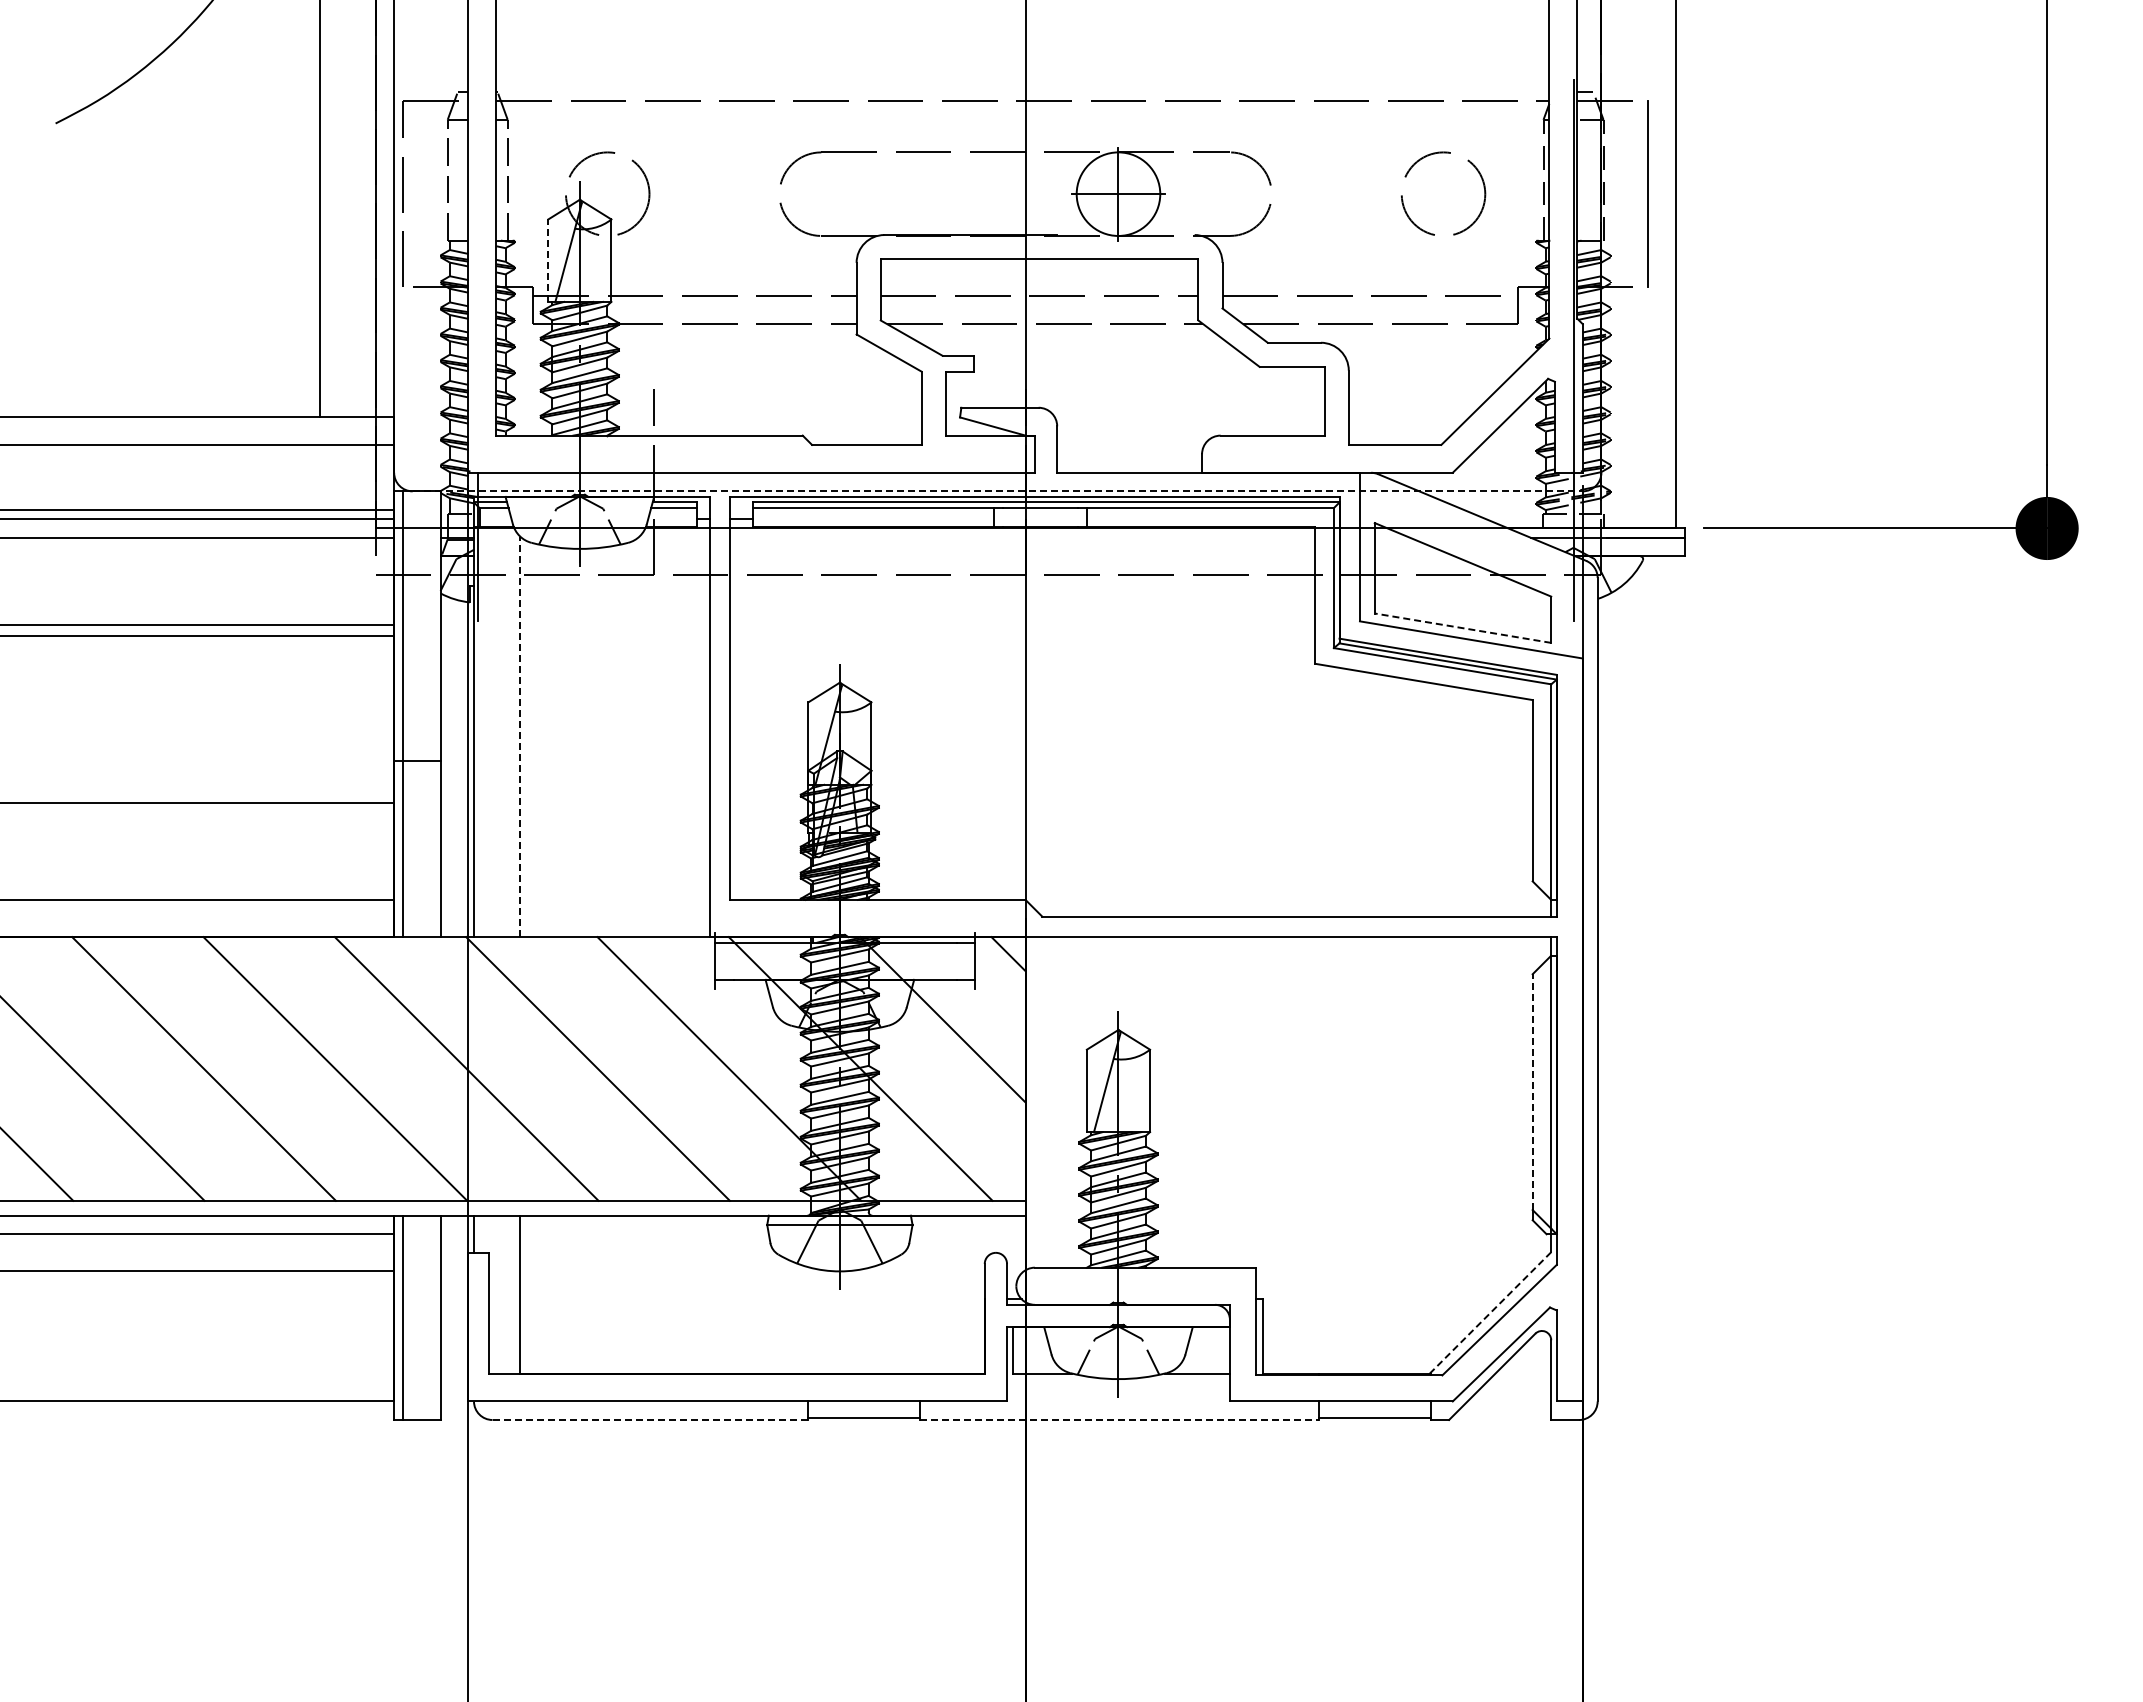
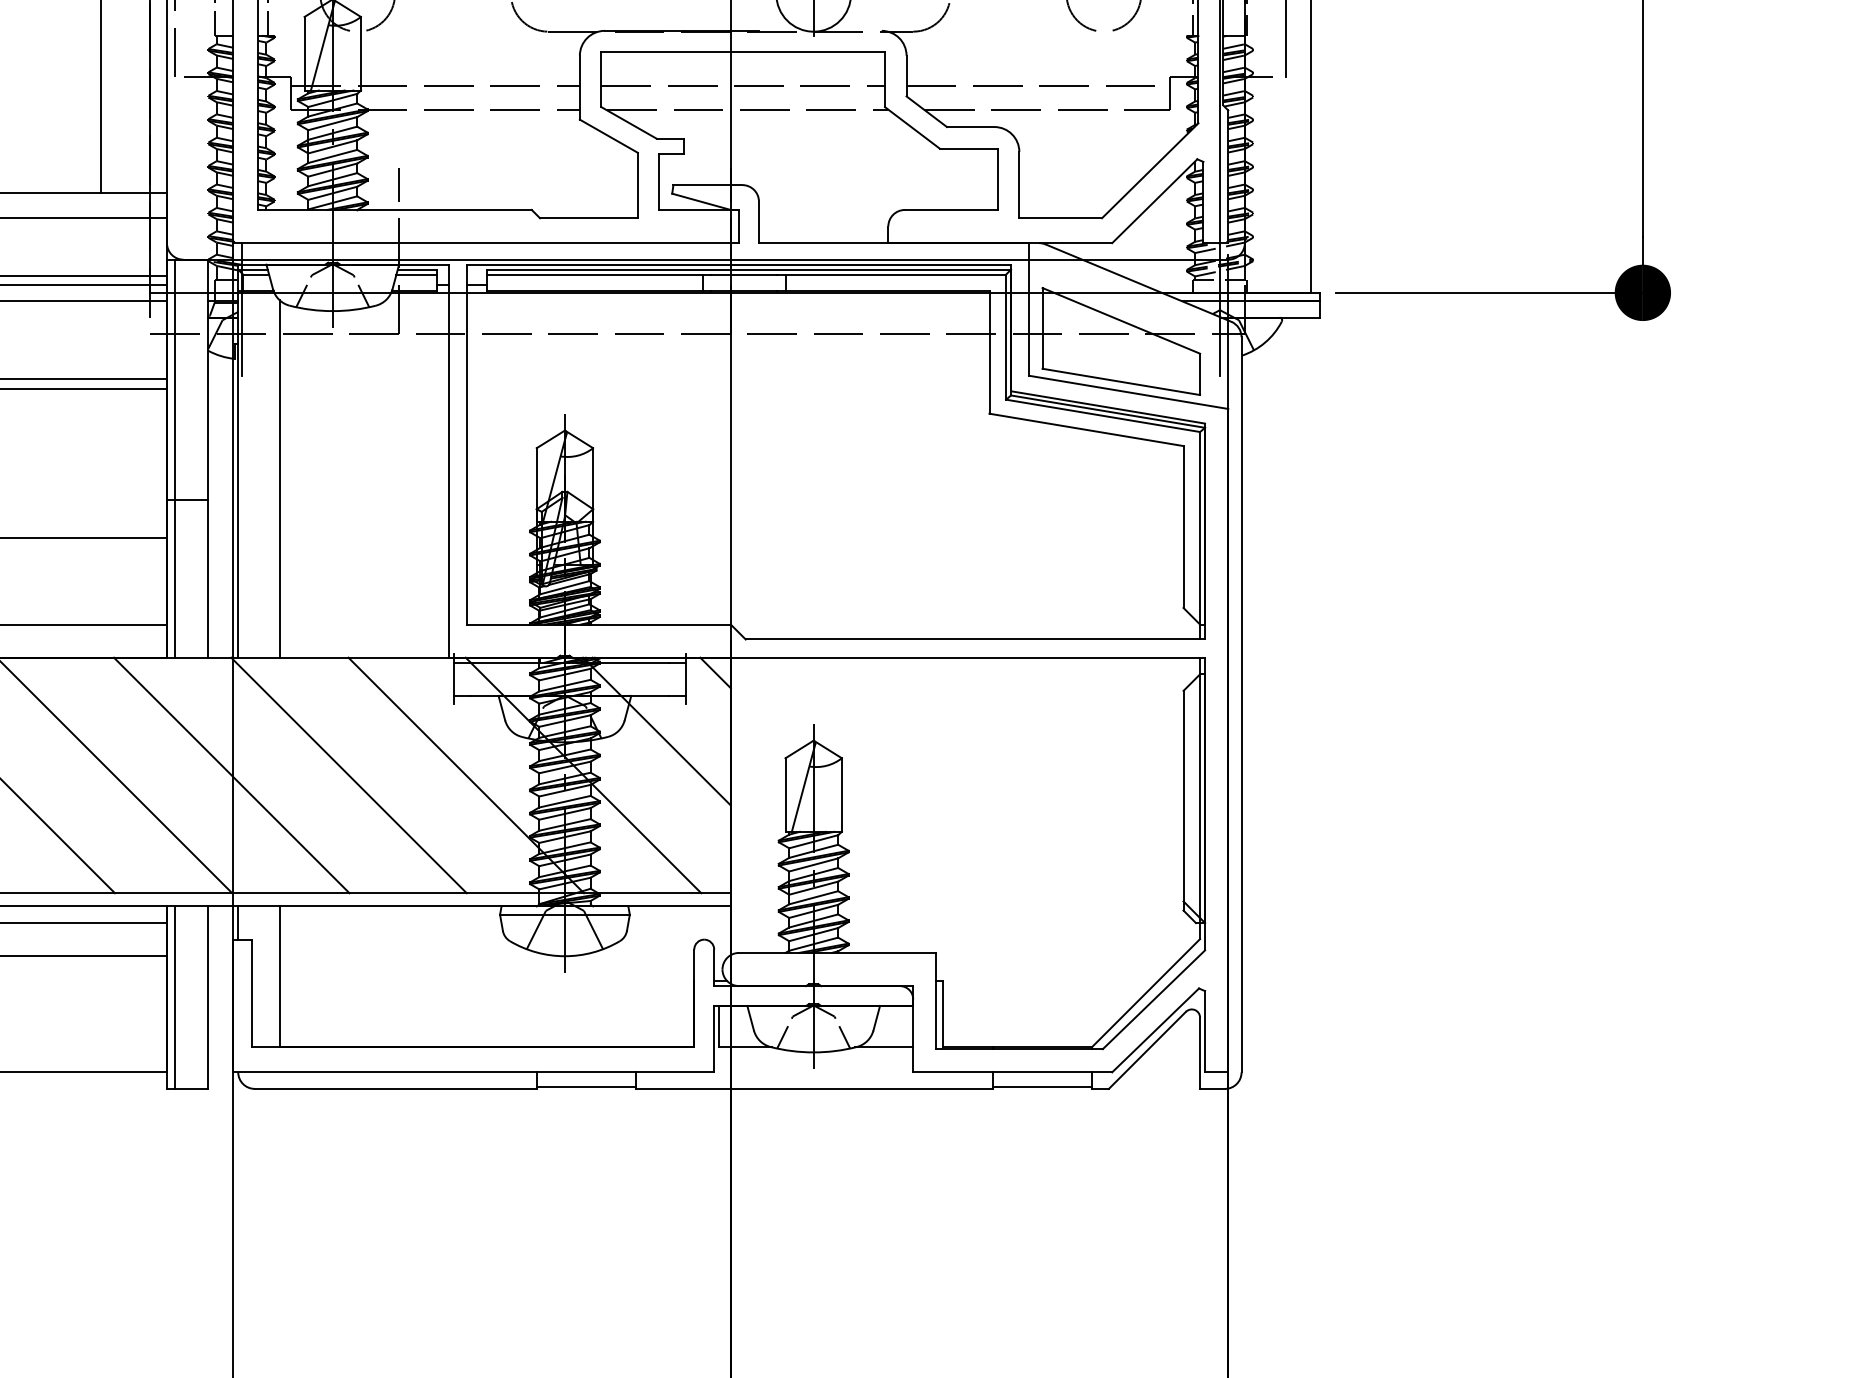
line: (548, 260) -> (304, 53), dashed -> solid
line: (998, 491) -> (706, 259), dashed -> solid
line: (1462, 628) -> (1120, 382), dashed -> solid
line: (520, 736) -> (279, 478), dashed -> solid
line: (1532, 1092) -> (1183, 796), dashed -> solid
line: (1490, 1312) -> (1145, 992), dashed -> solid
line: (650, 1420) -> (395, 1089), dashed -> solid
line: (1119, 1420) -> (814, 1089), dashed -> solid

